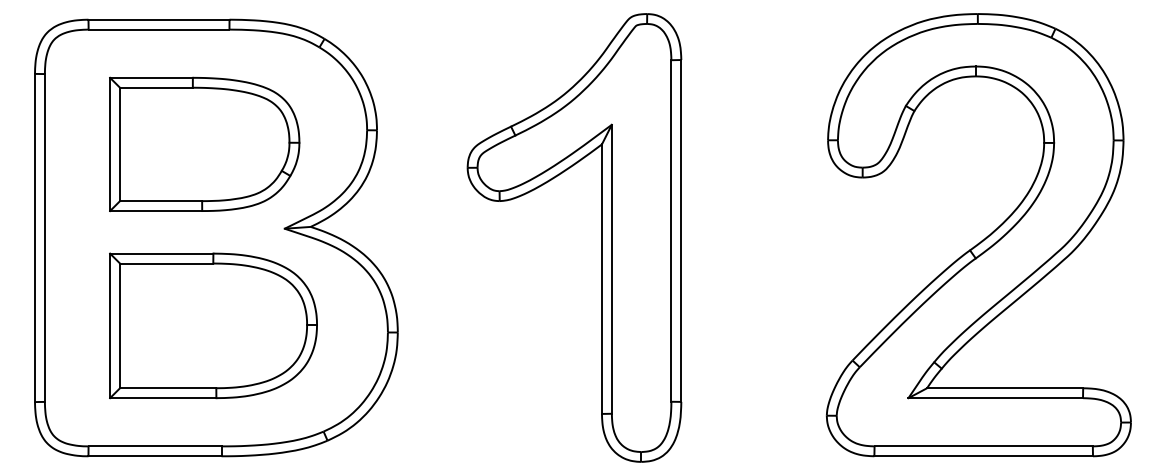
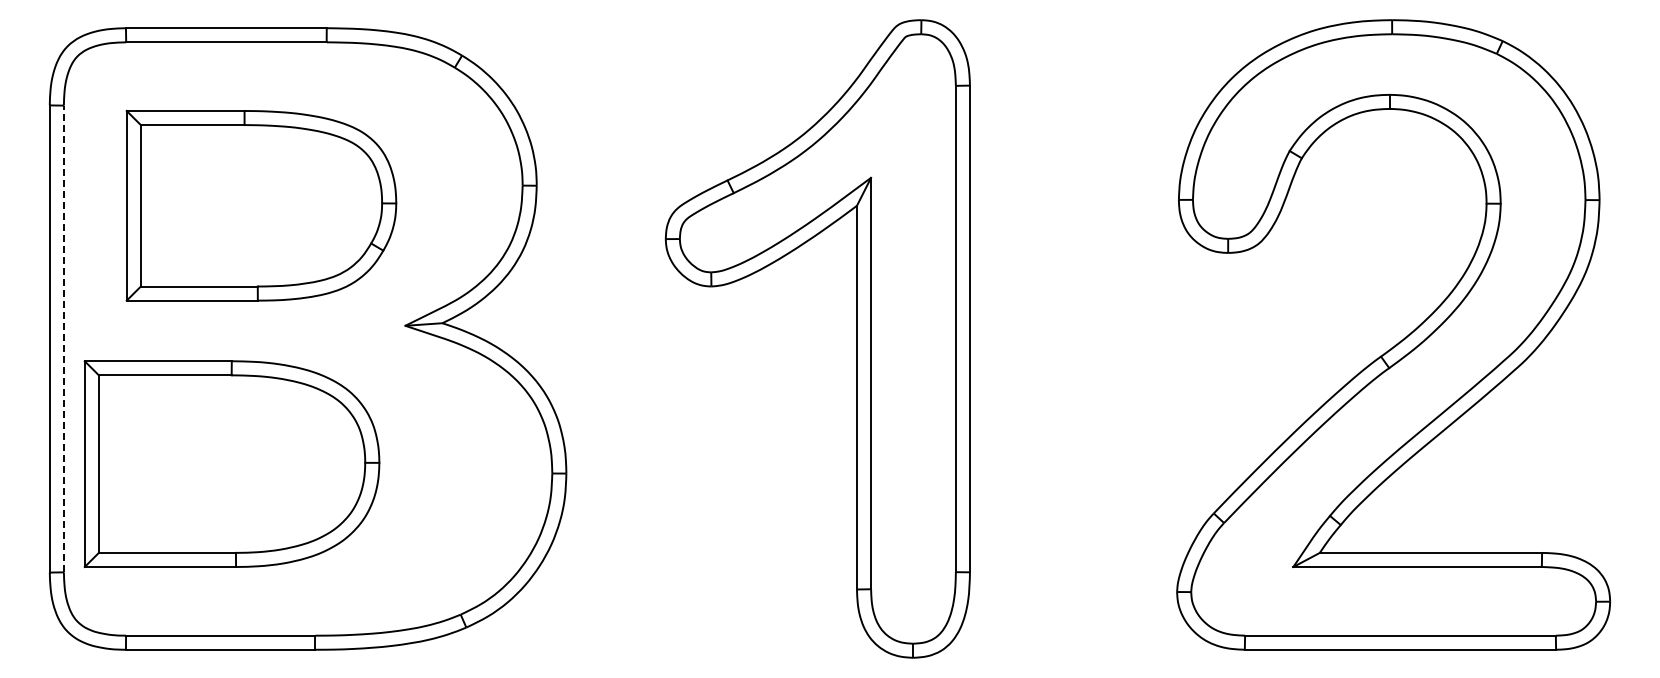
part: (204, 144) -> (261, 205), moved
line: (44, 237) -> (63, 338), solid -> dashed
part: (213, 326) -> (231, 464), moved

